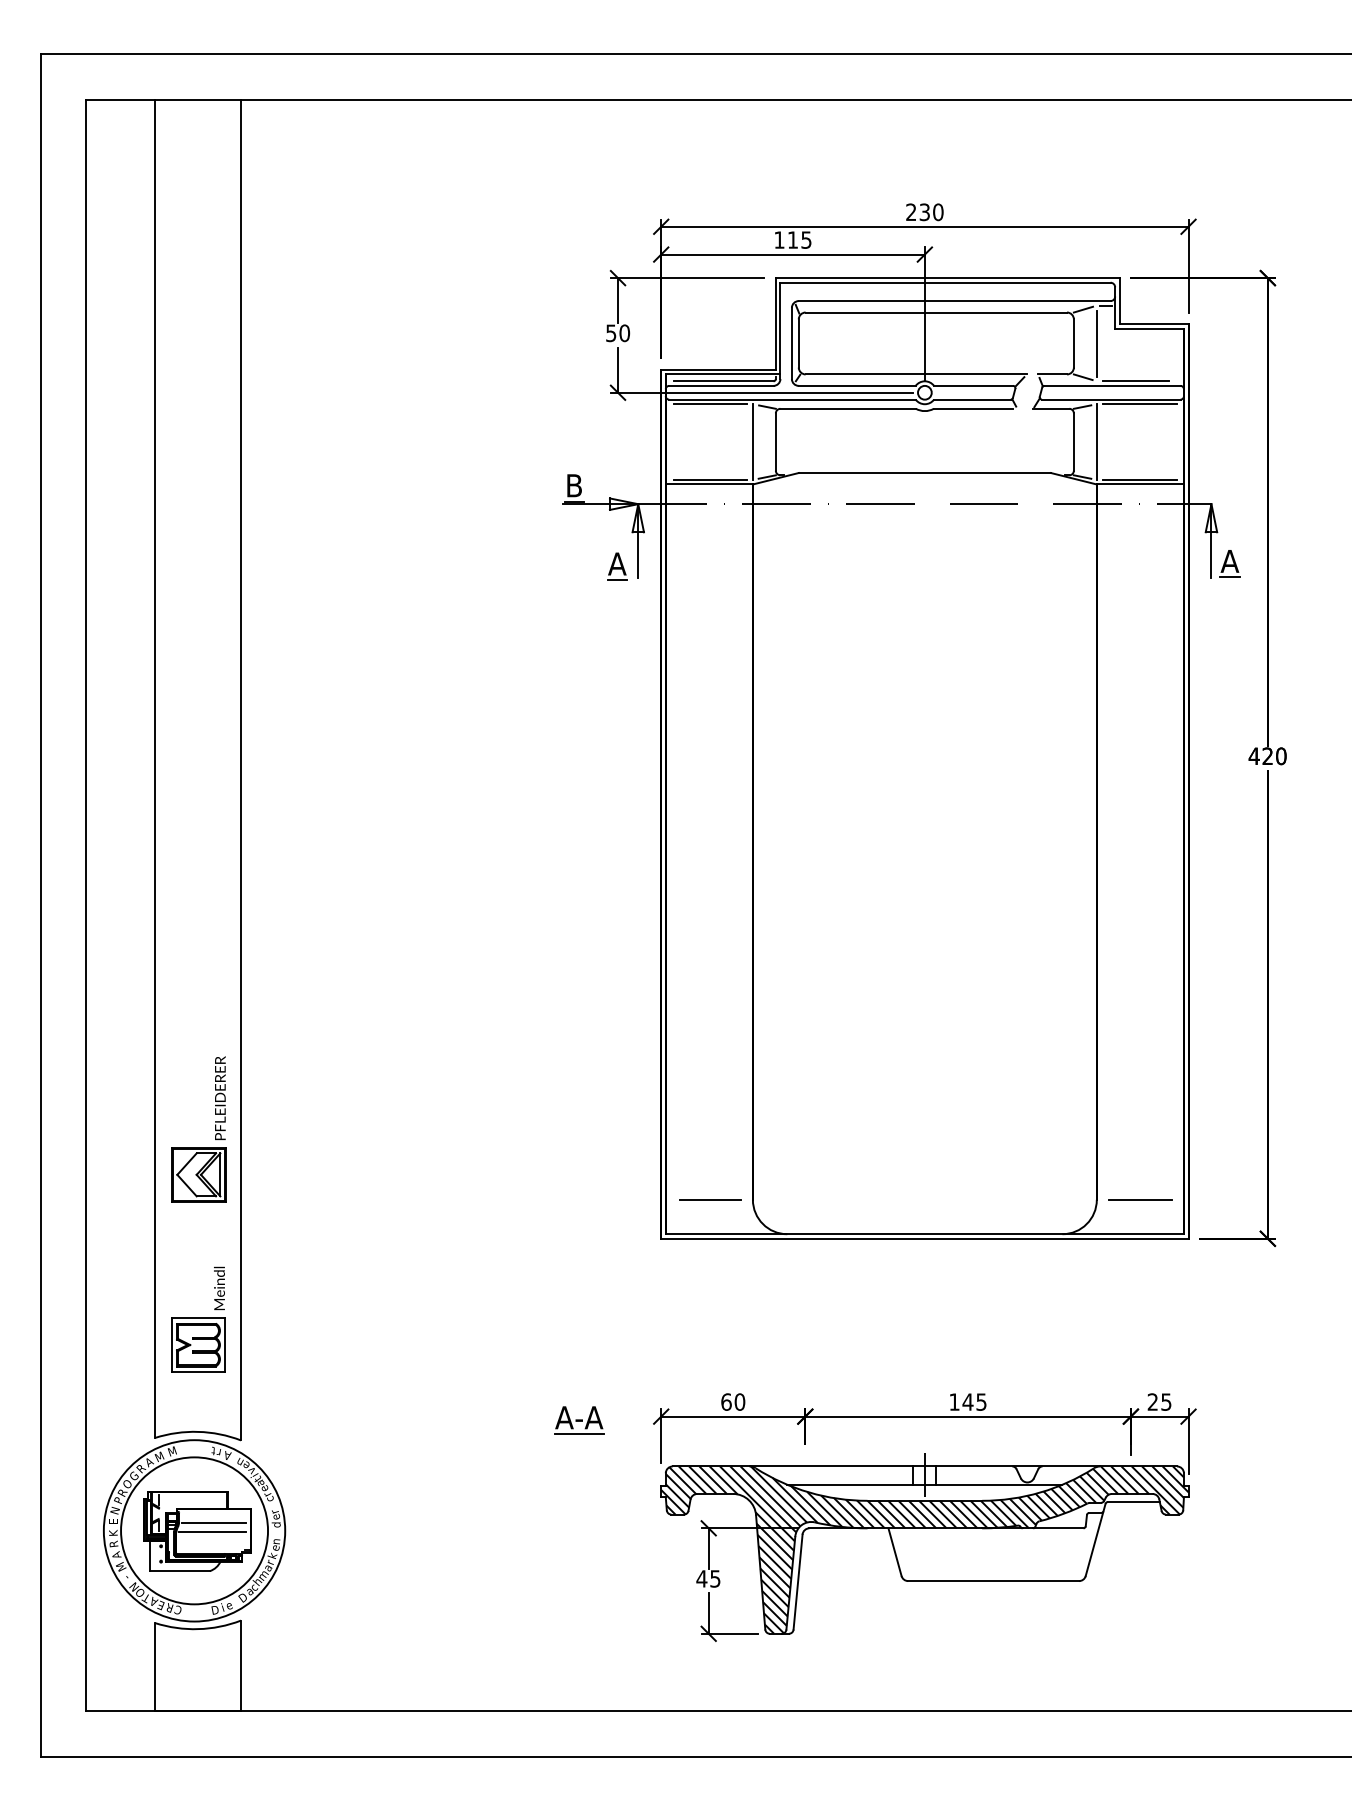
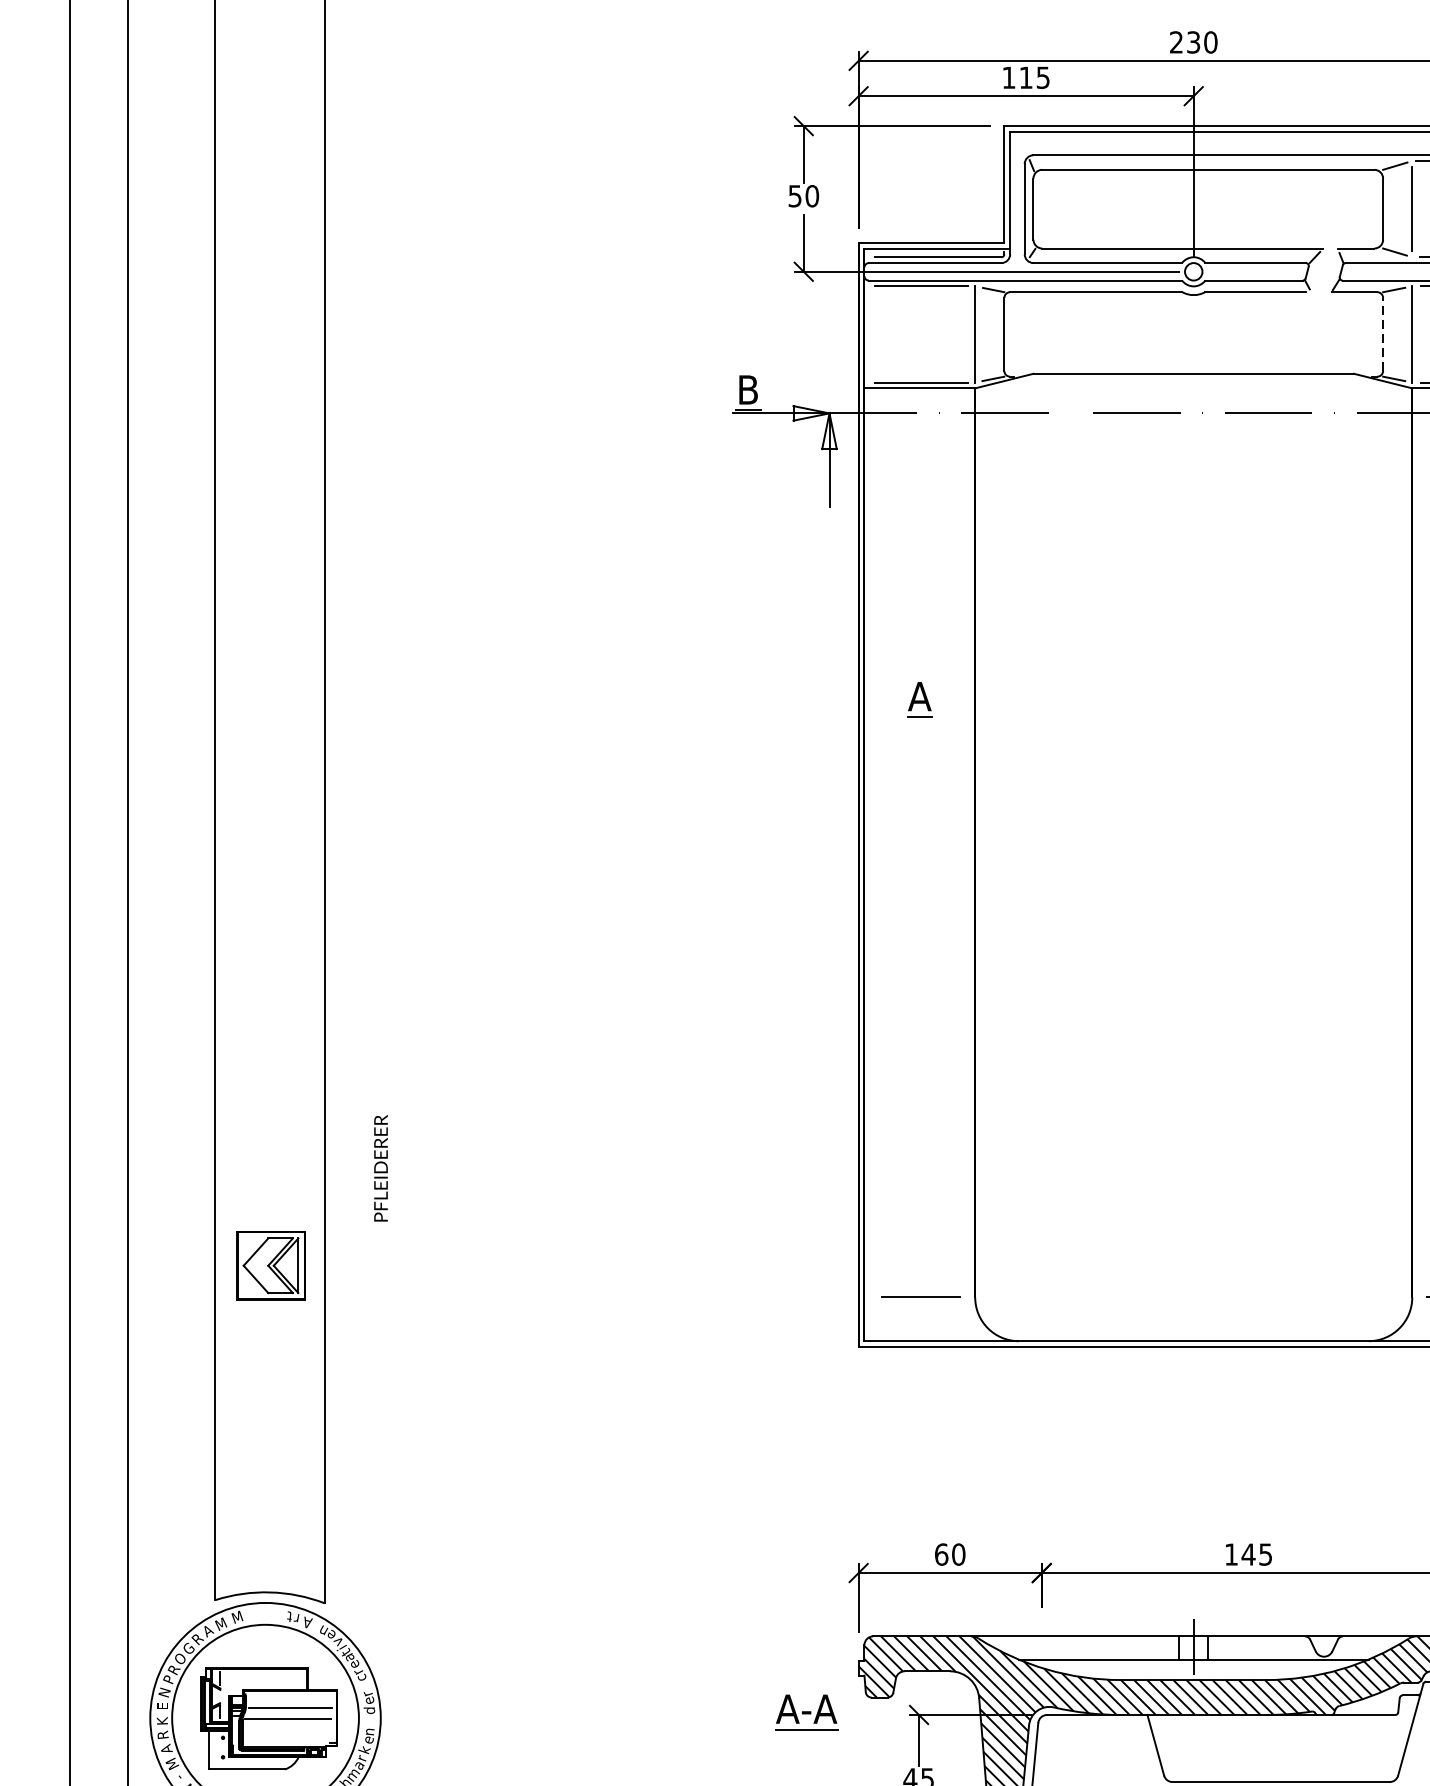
line: (1073, 442) -> (1382, 335), solid -> dashed
part: (617, 566) -> (920, 699), moved
text: (220, 1097) -> (381, 1167), moved
part: (198, 1319) -> (270, 1449), removed
part: (579, 1420) -> (806, 1712), moved

